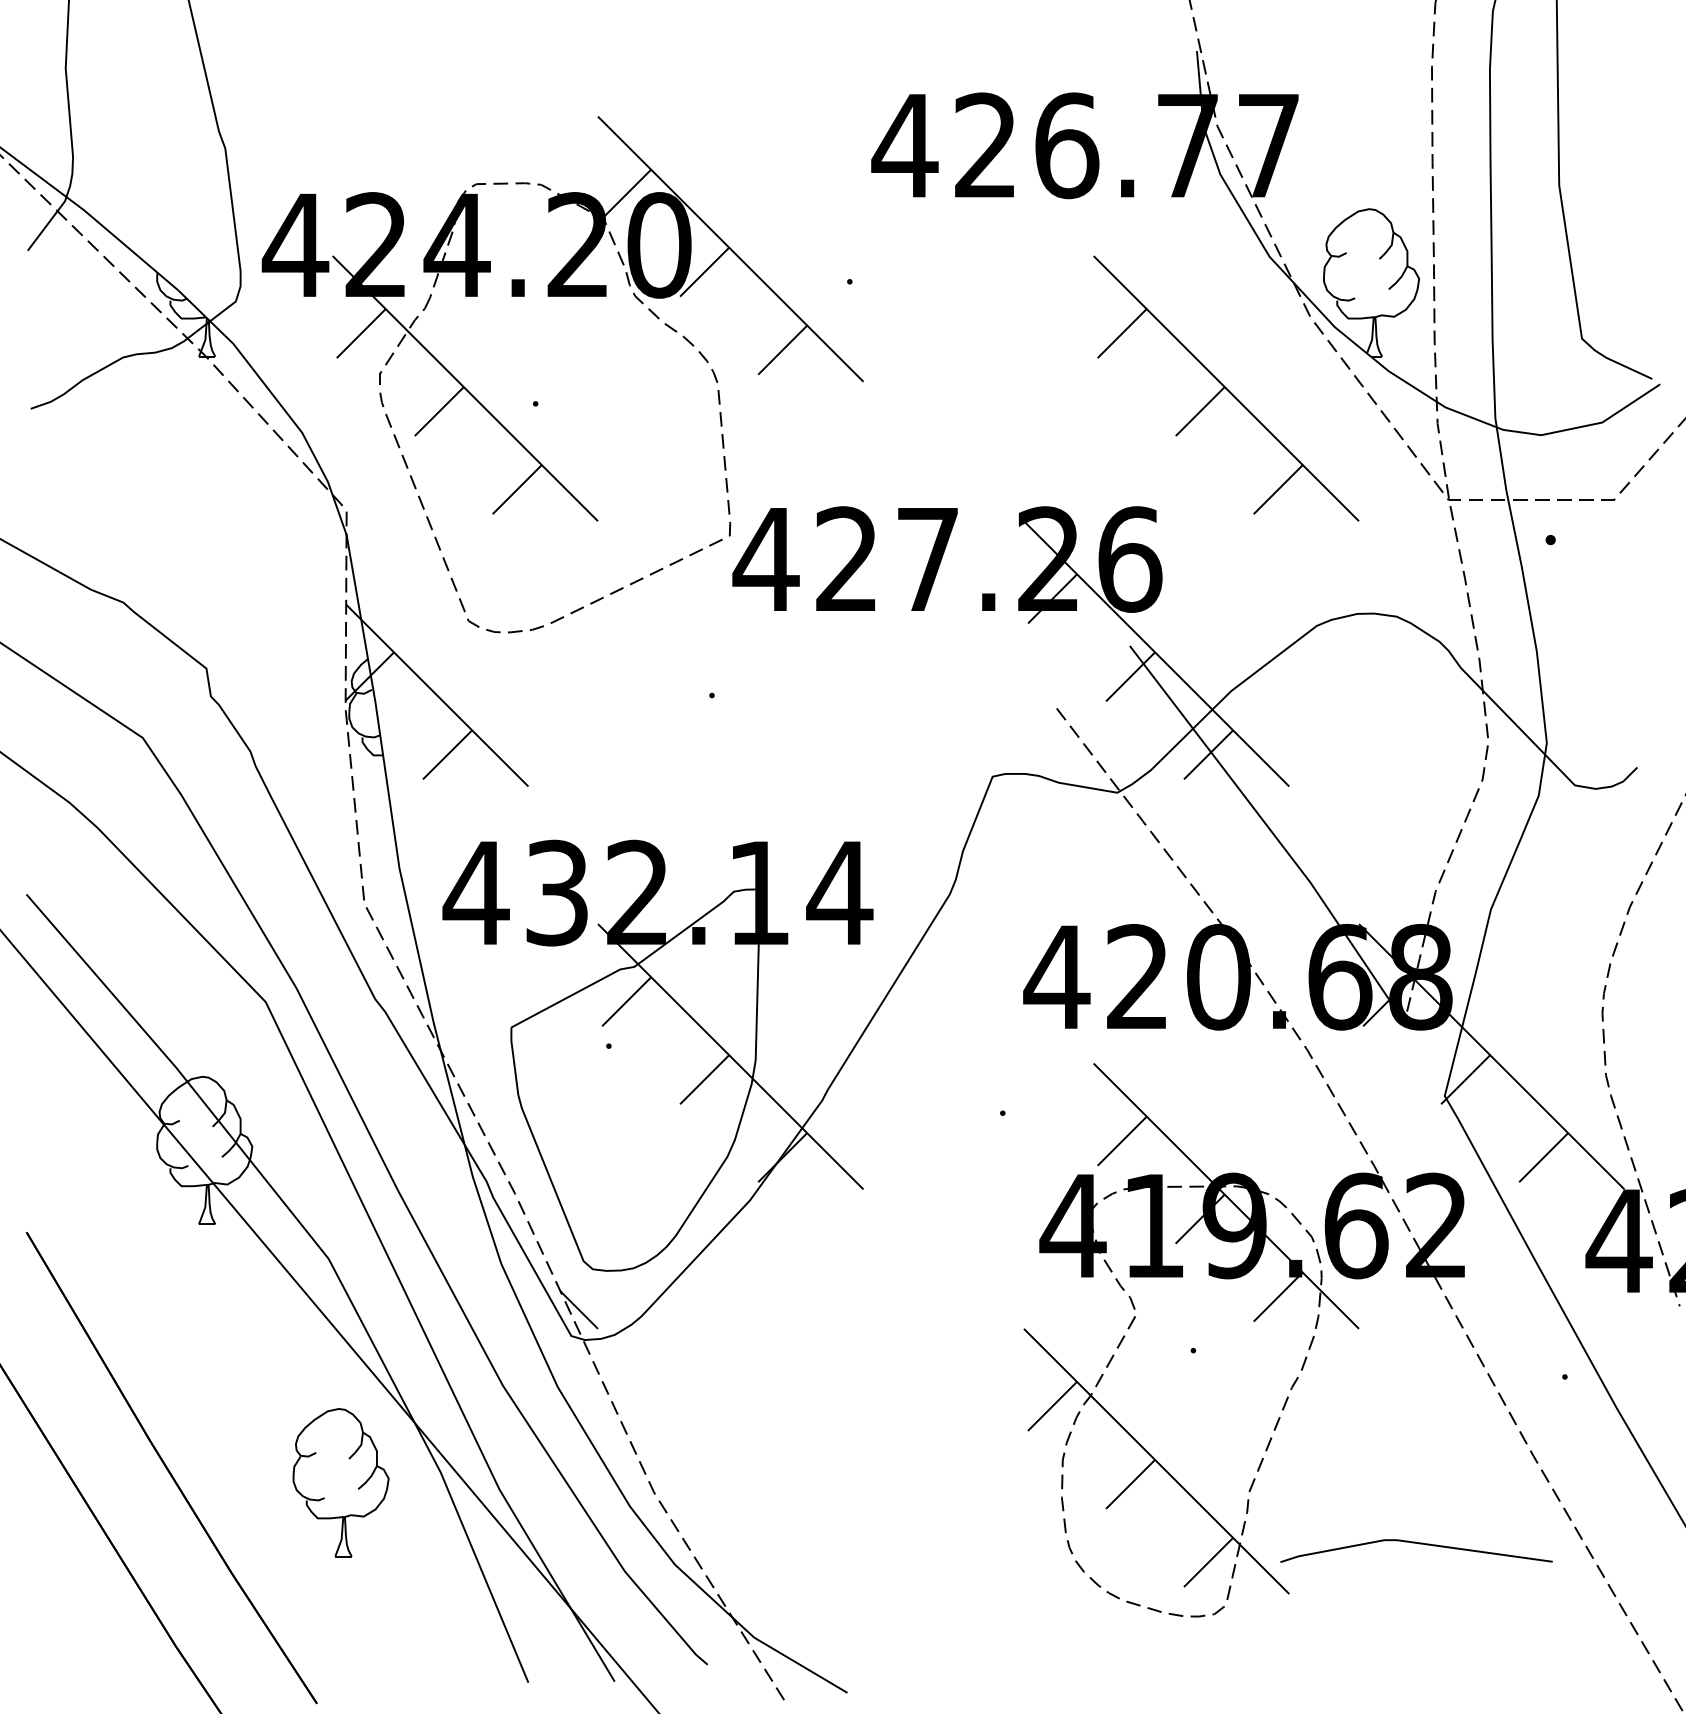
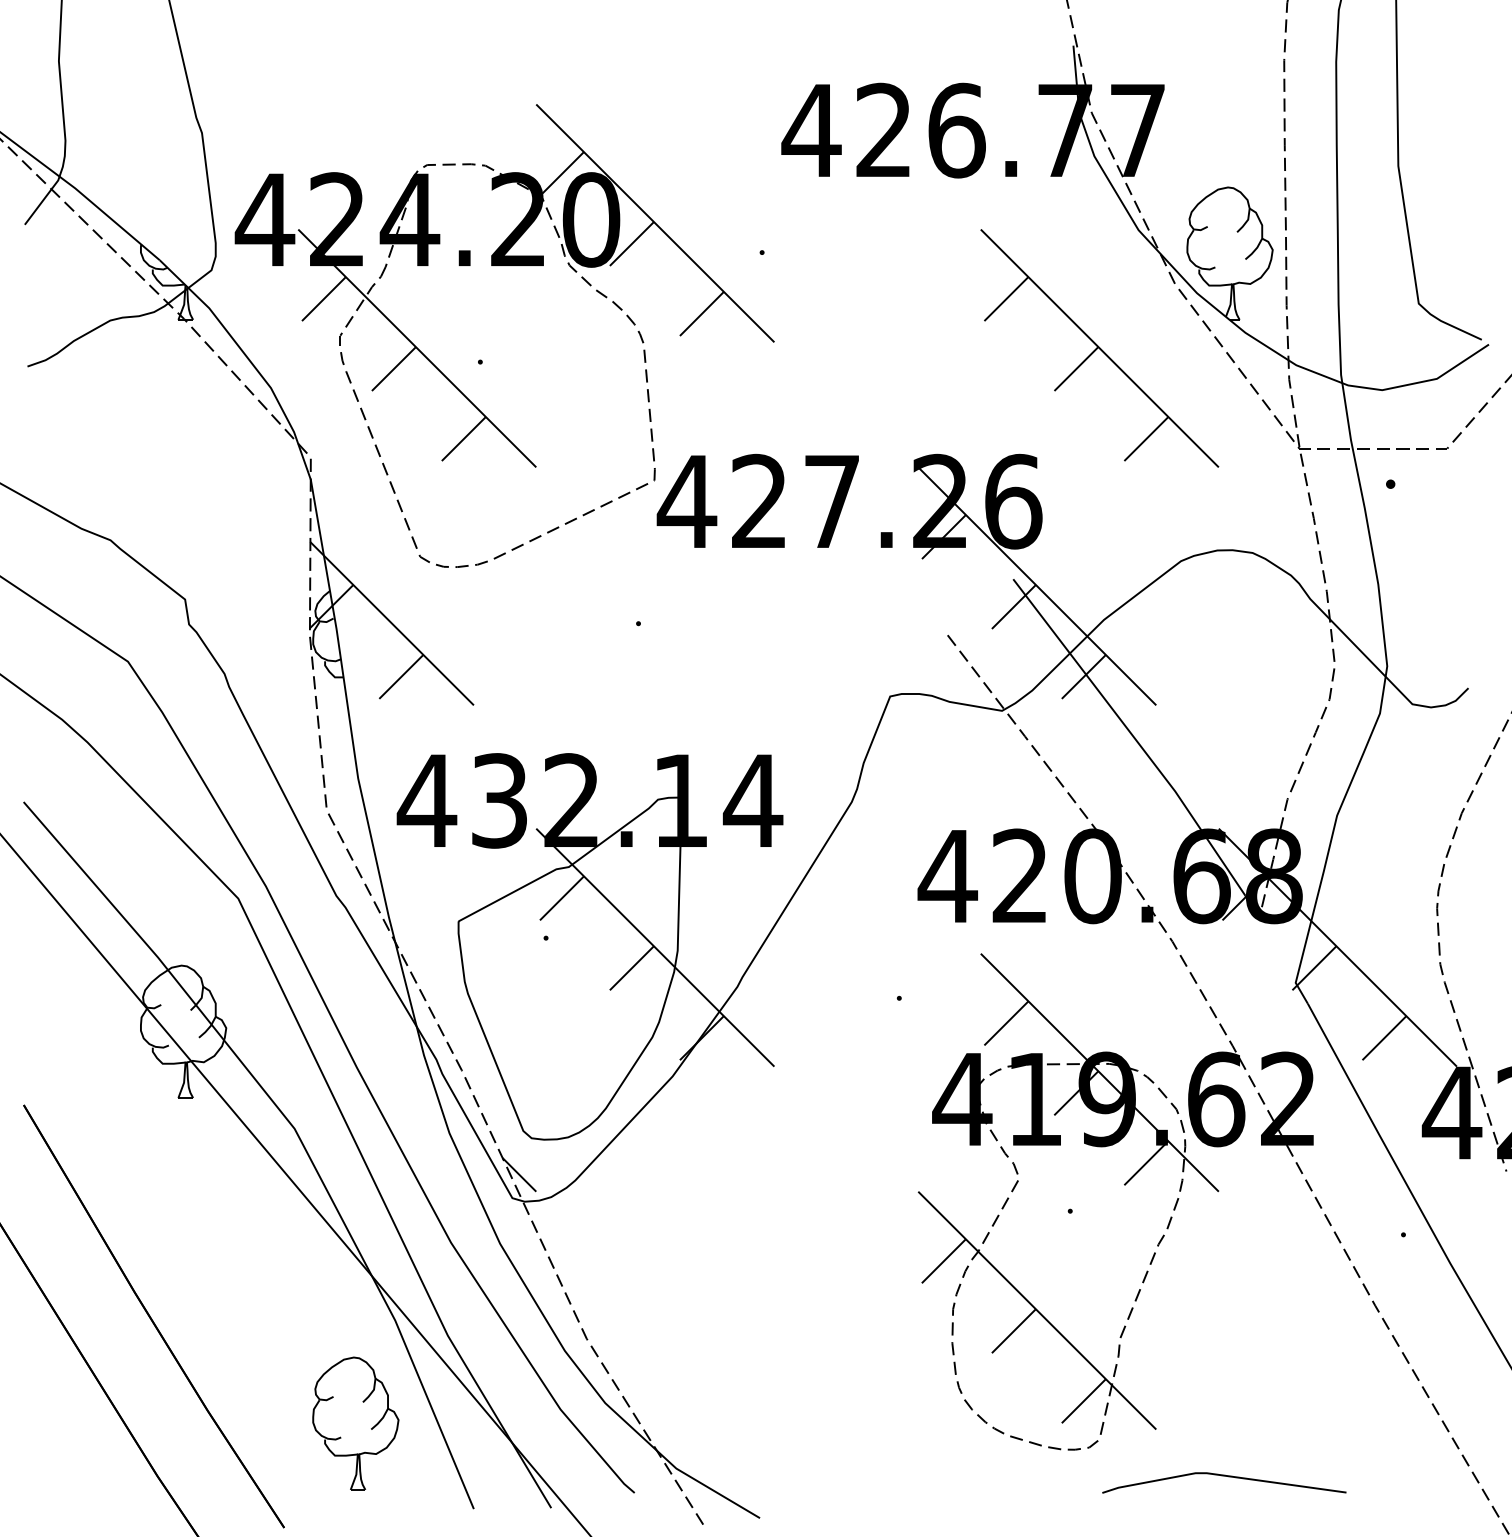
part: (340, 1482) -> (355, 1423), moved
line: (1416, 1543) -> (1224, 1476), moved

